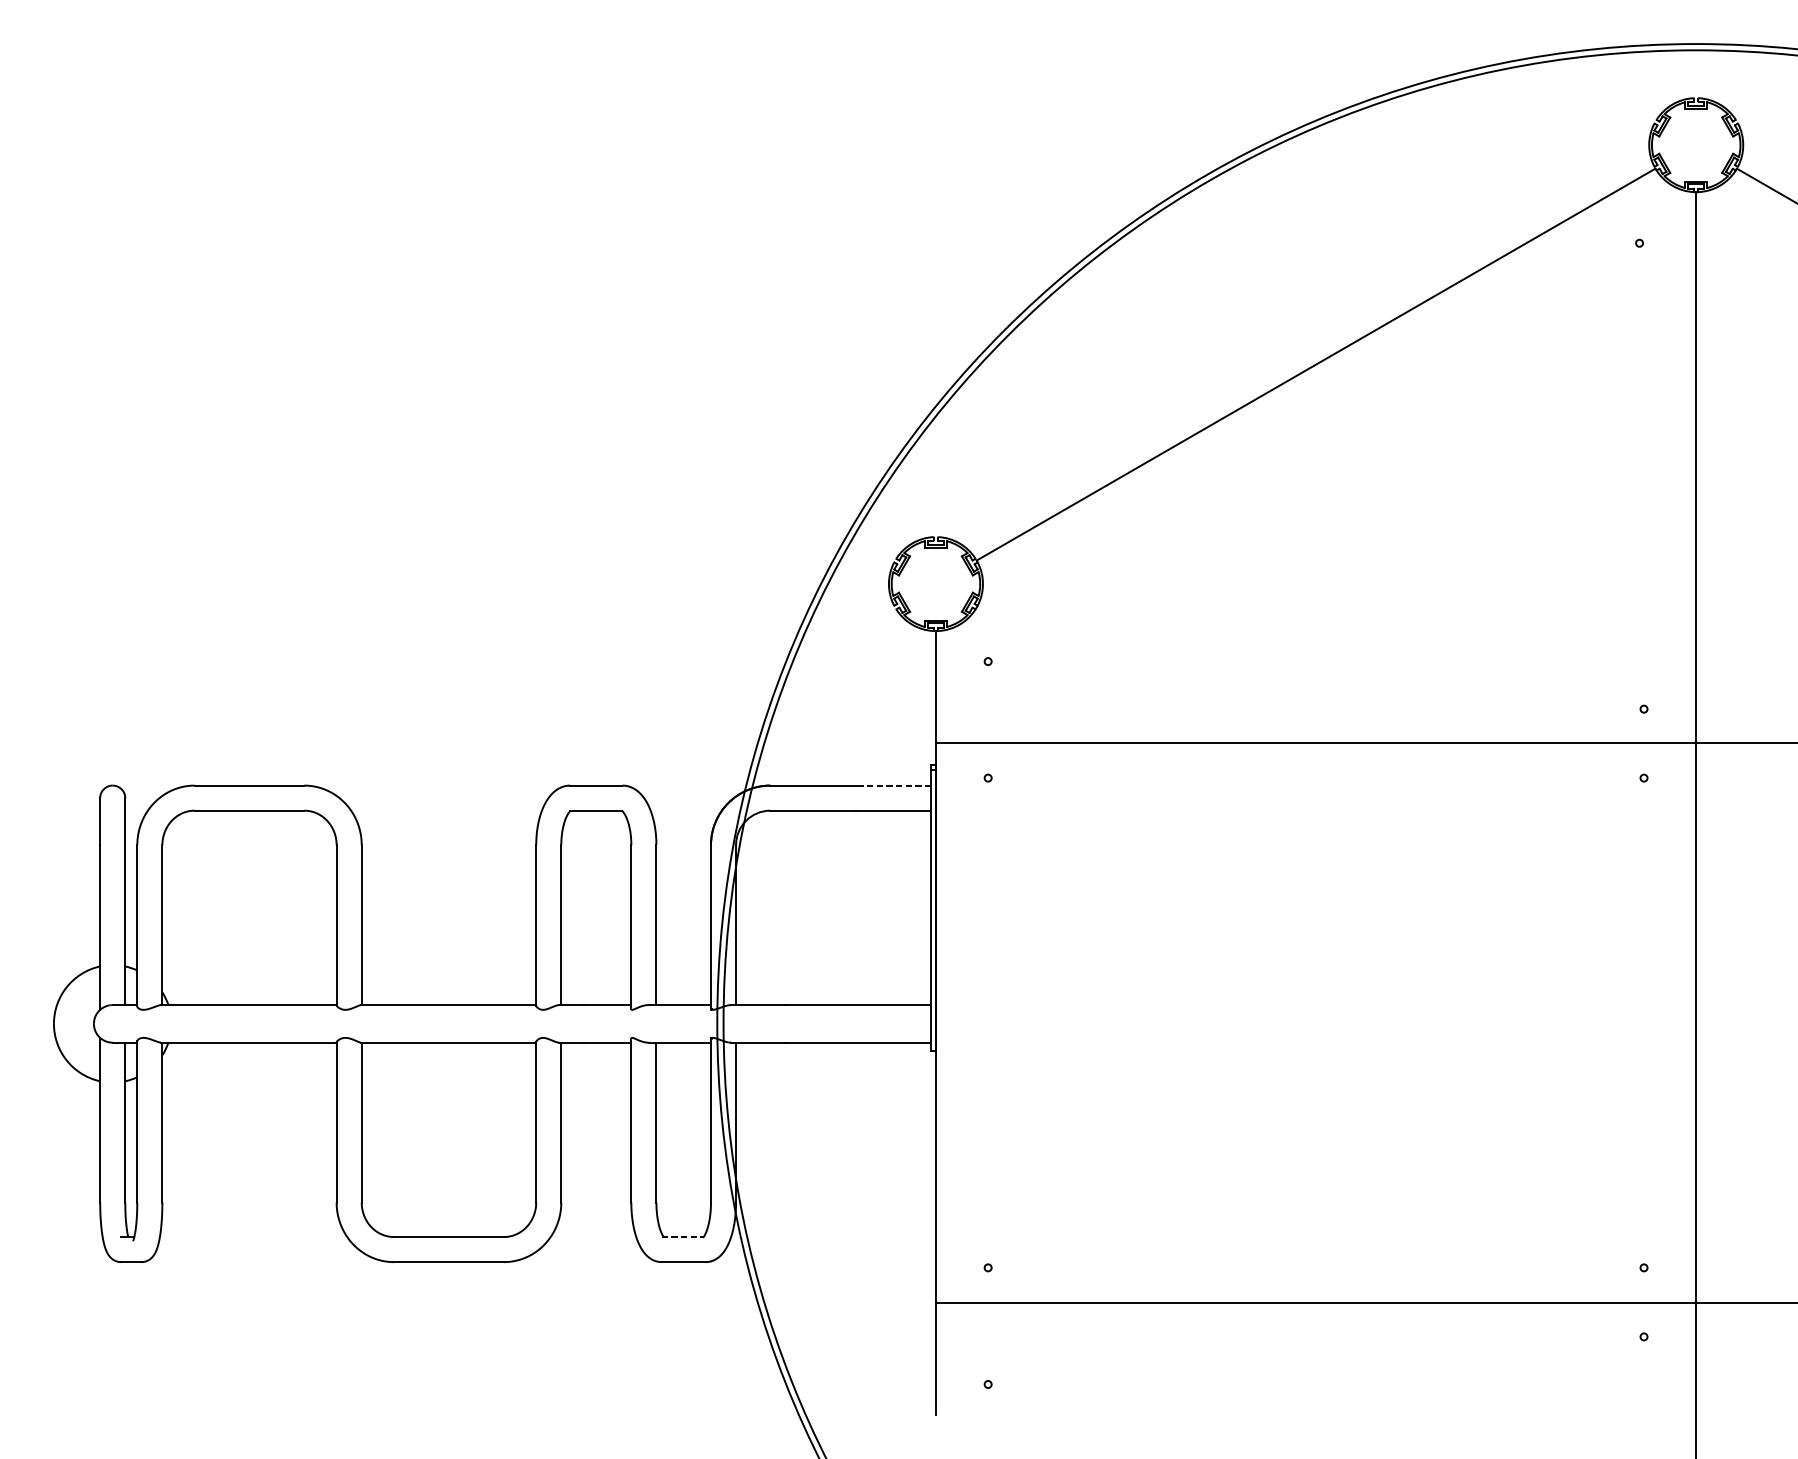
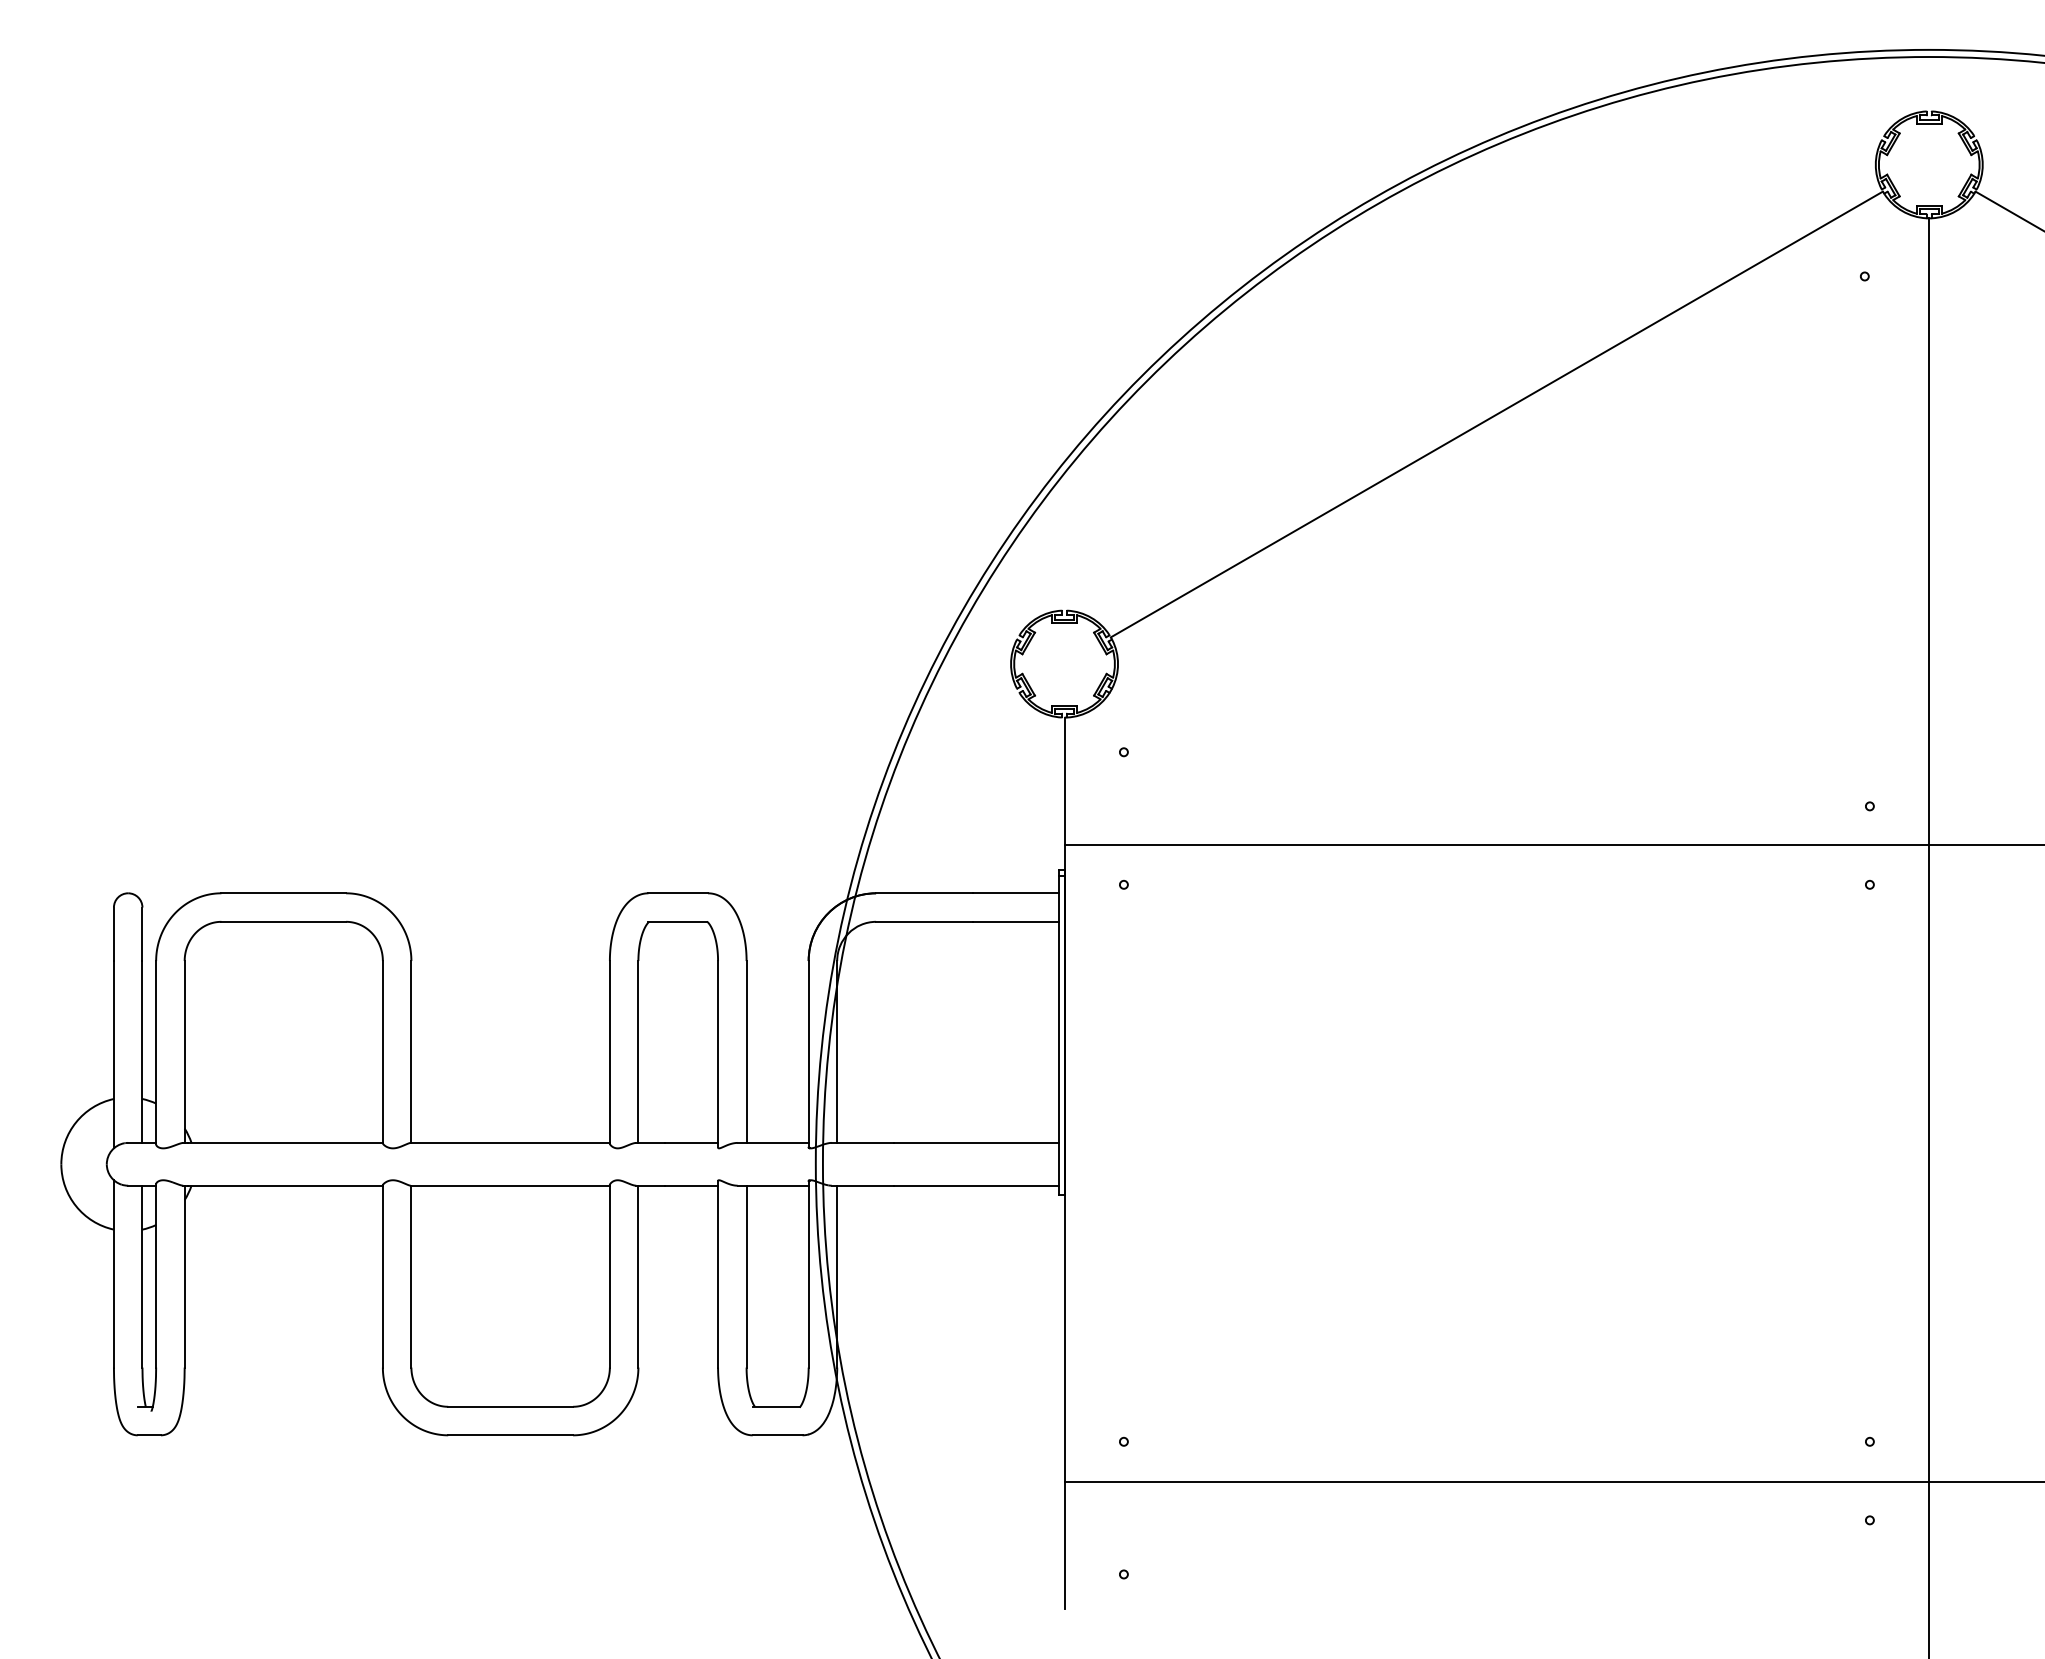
line: (892, 785) -> (1015, 893), dashed -> solid
line: (682, 1236) -> (776, 1406), dashed -> solid

